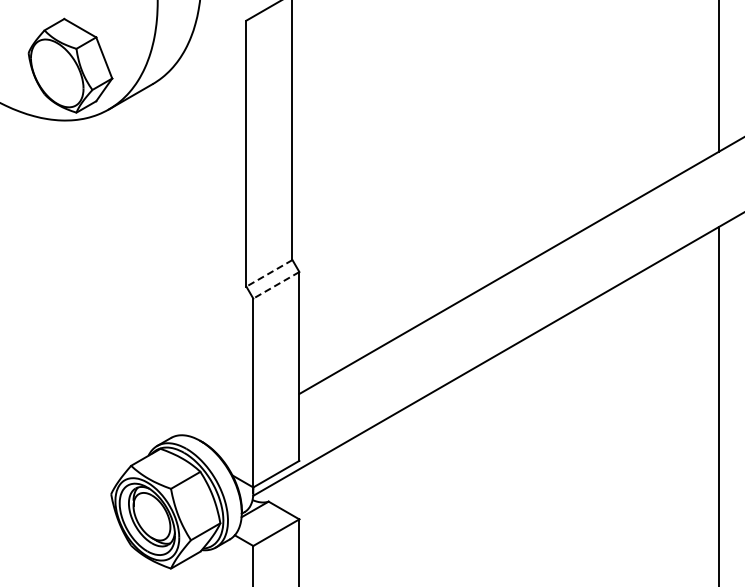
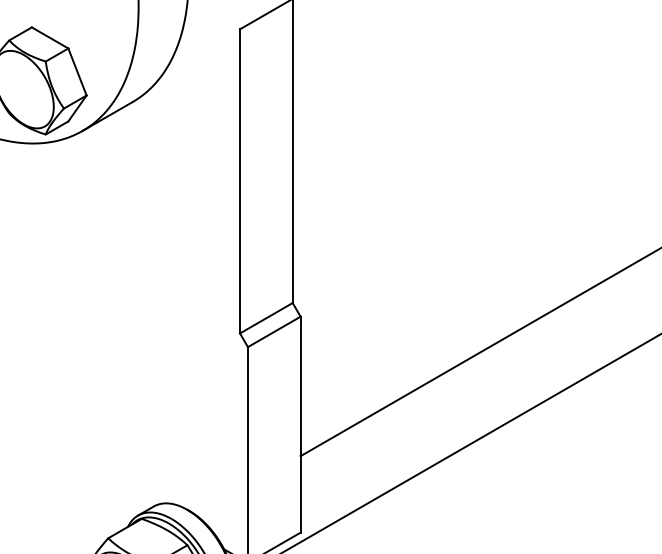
line: (269, 273) -> (266, 318), dashed -> solid
line: (276, 285) -> (274, 332), dashed -> solid

